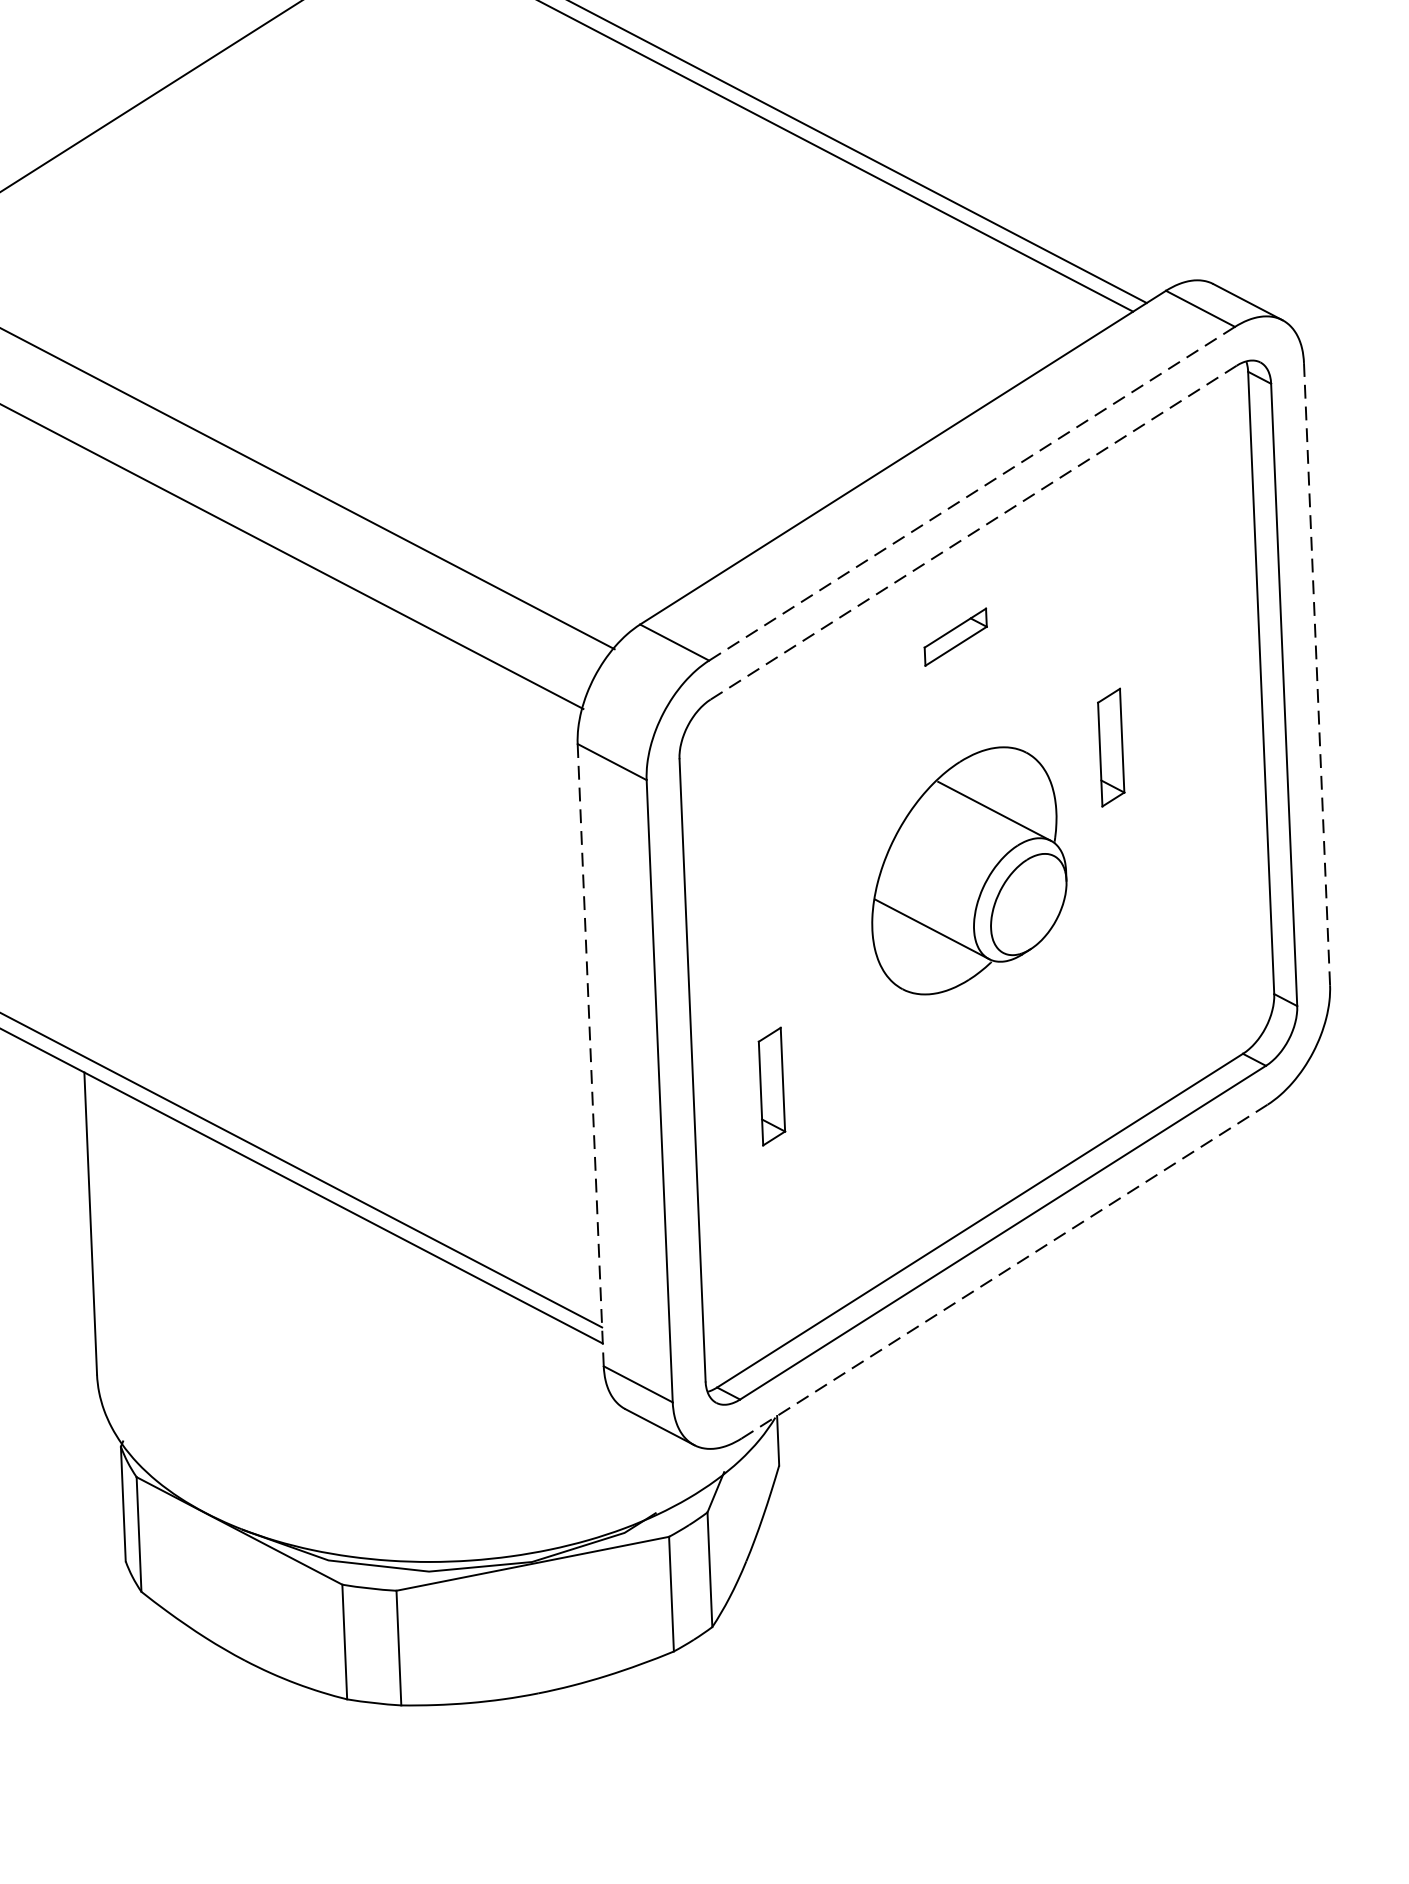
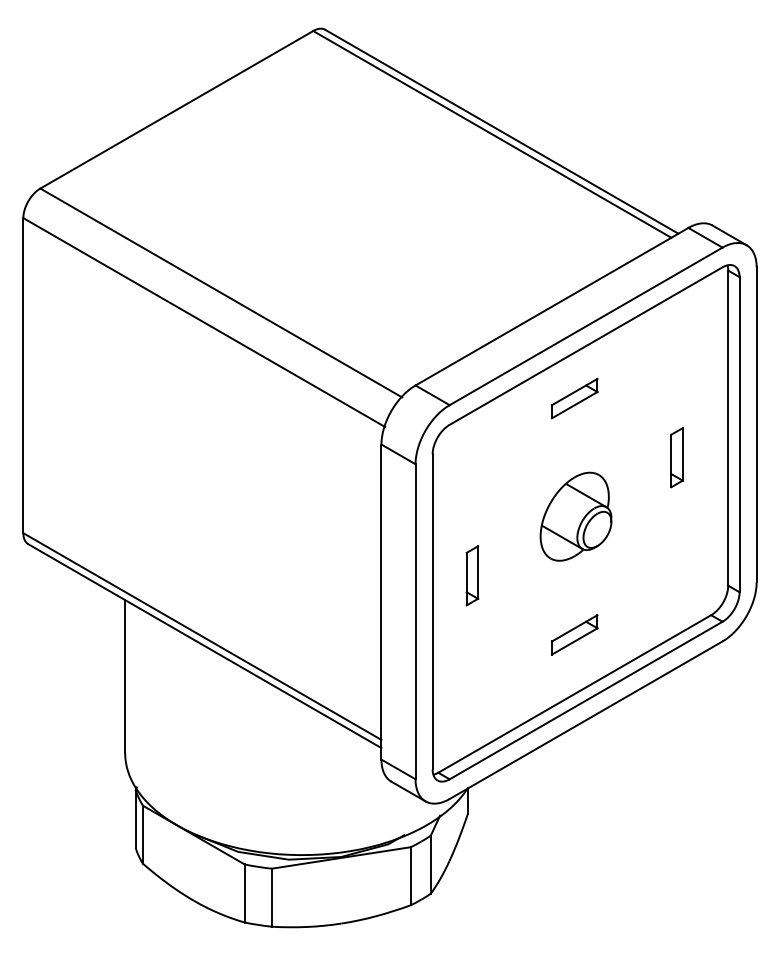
line: (972, 493) -> (586, 326), dashed -> solid
line: (974, 533) -> (586, 346), dashed -> solid
part: (955, 637) -> (574, 398), size x1.43
line: (1316, 673) -> (756, 424), dashed -> solid
part: (1110, 747) -> (676, 457), moved
part: (966, 870) -> (575, 516), size x0.71
line: (590, 1055) -> (381, 602), dashed -> solid
part: (772, 1085) -> (472, 575), moved
part: (974, 1103) -> (574, 634), added
line: (1005, 1272) -> (586, 720), dashed -> solid

